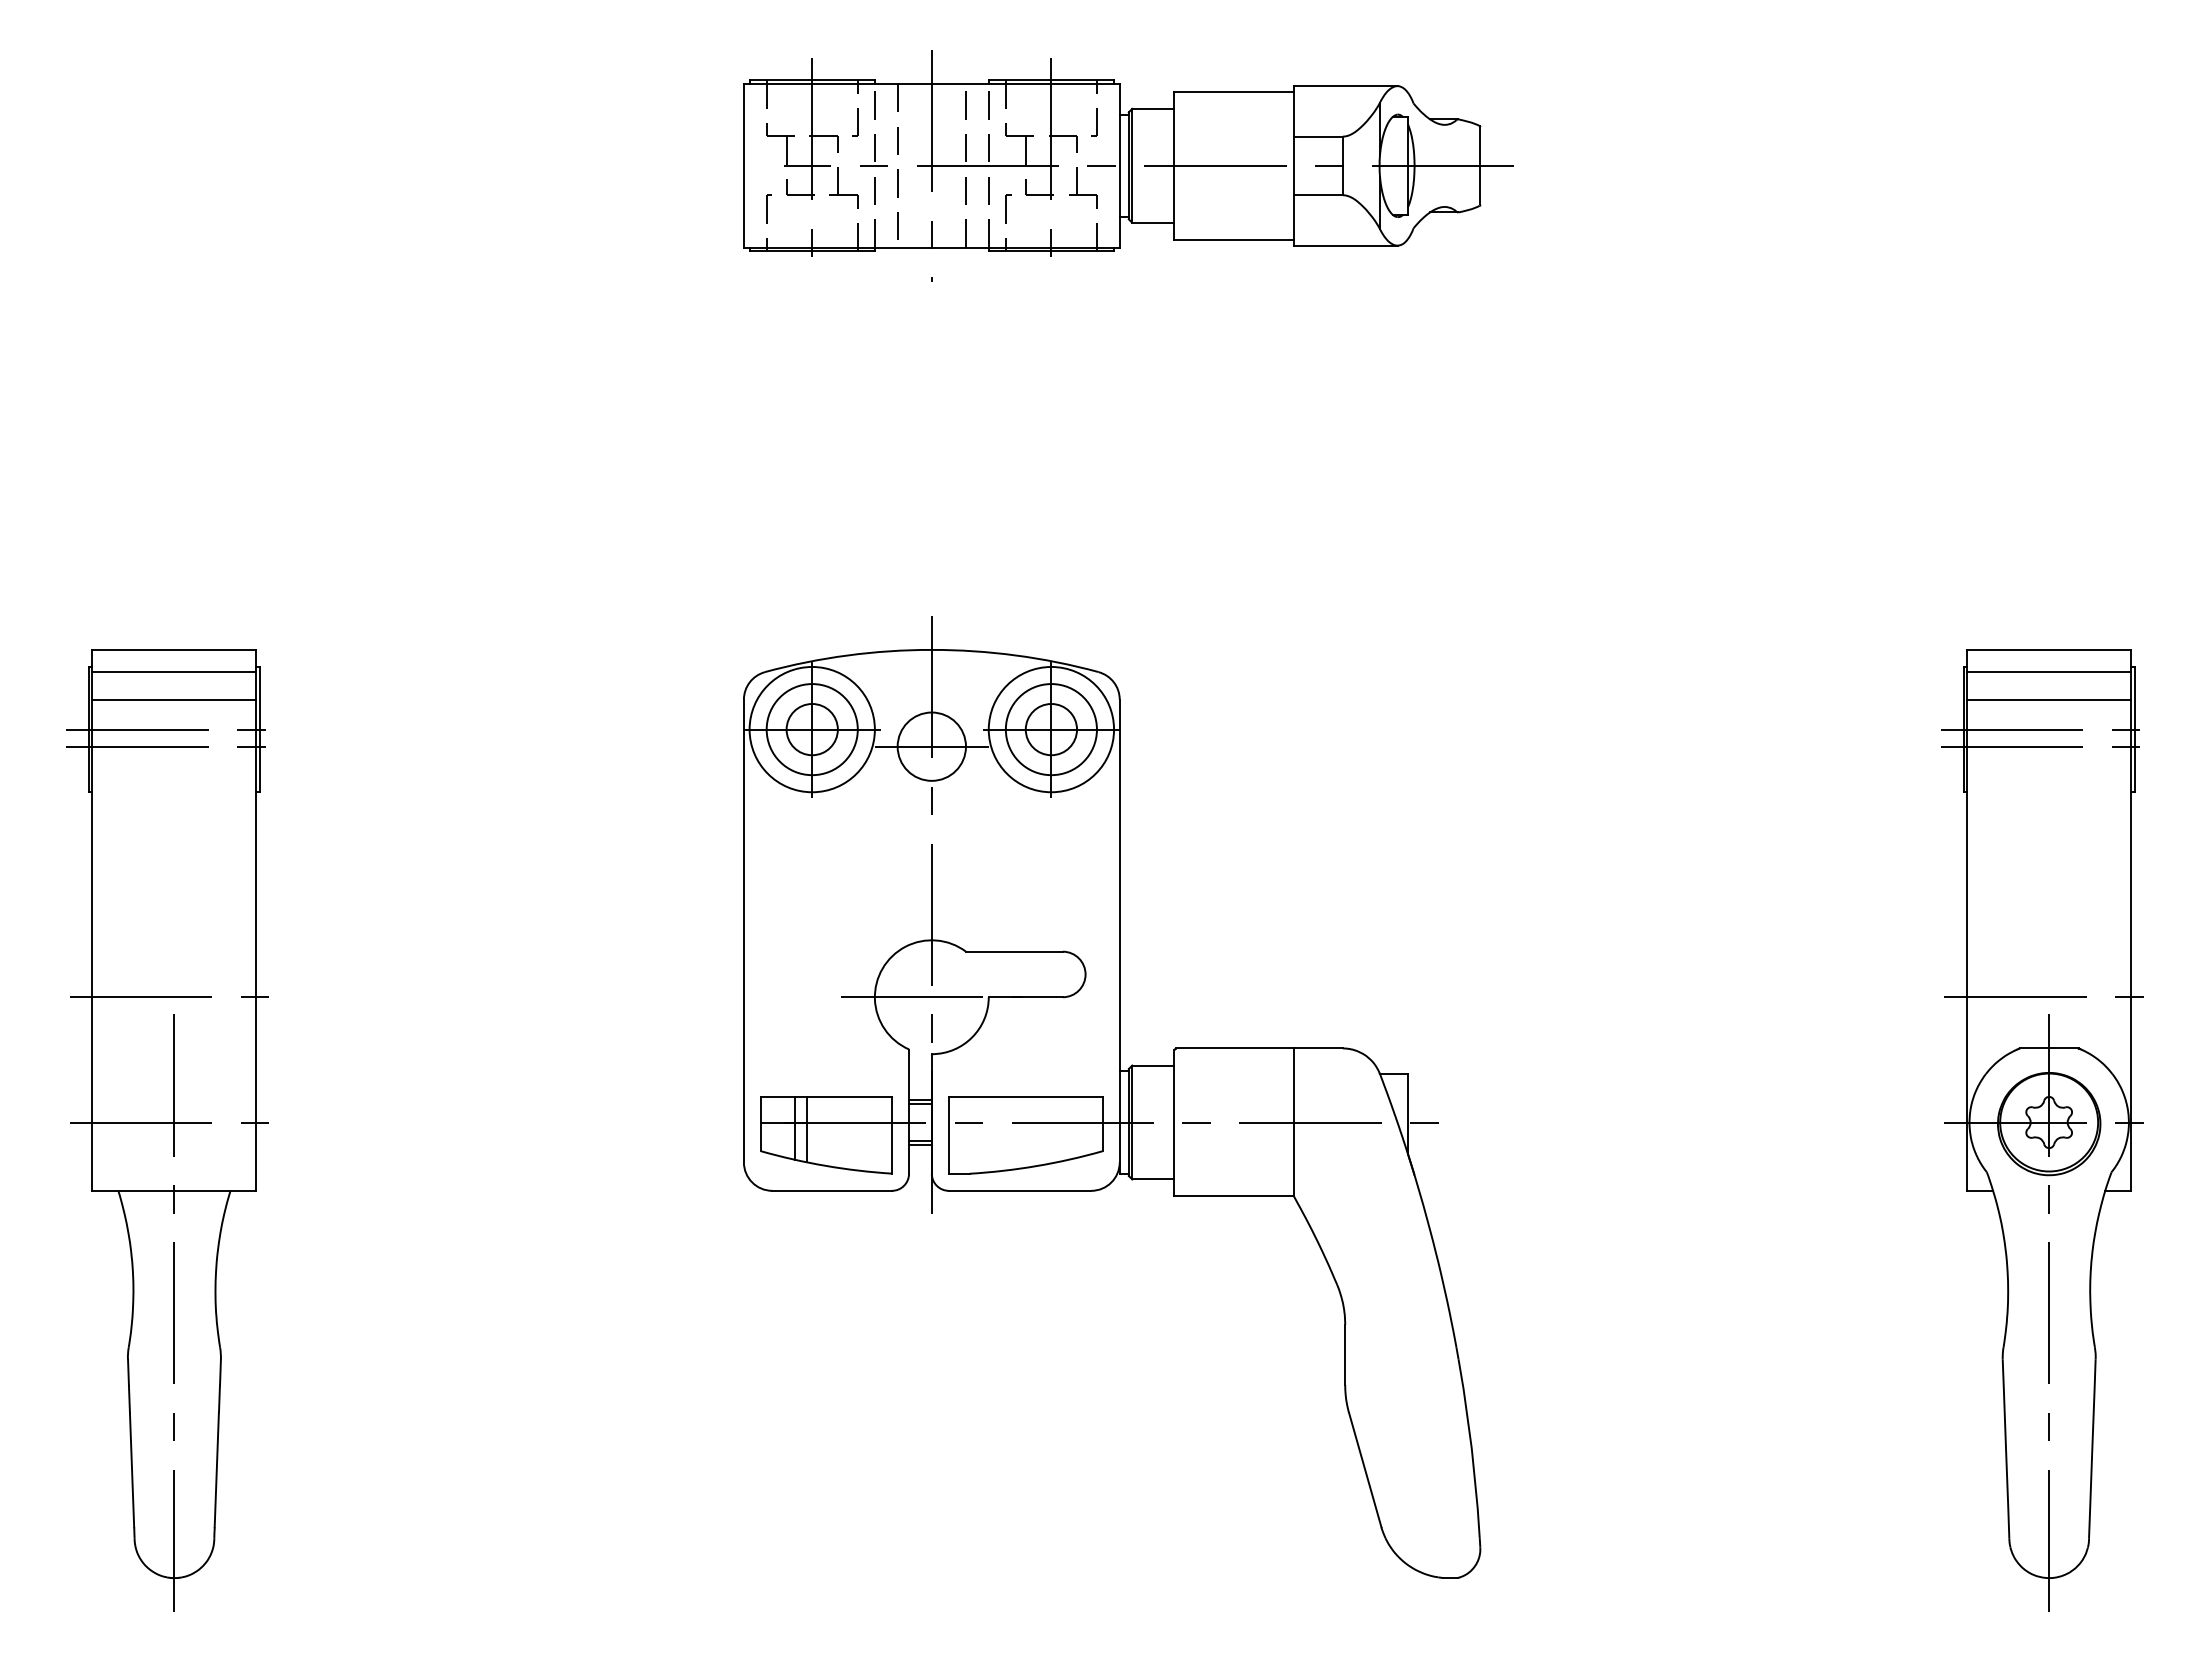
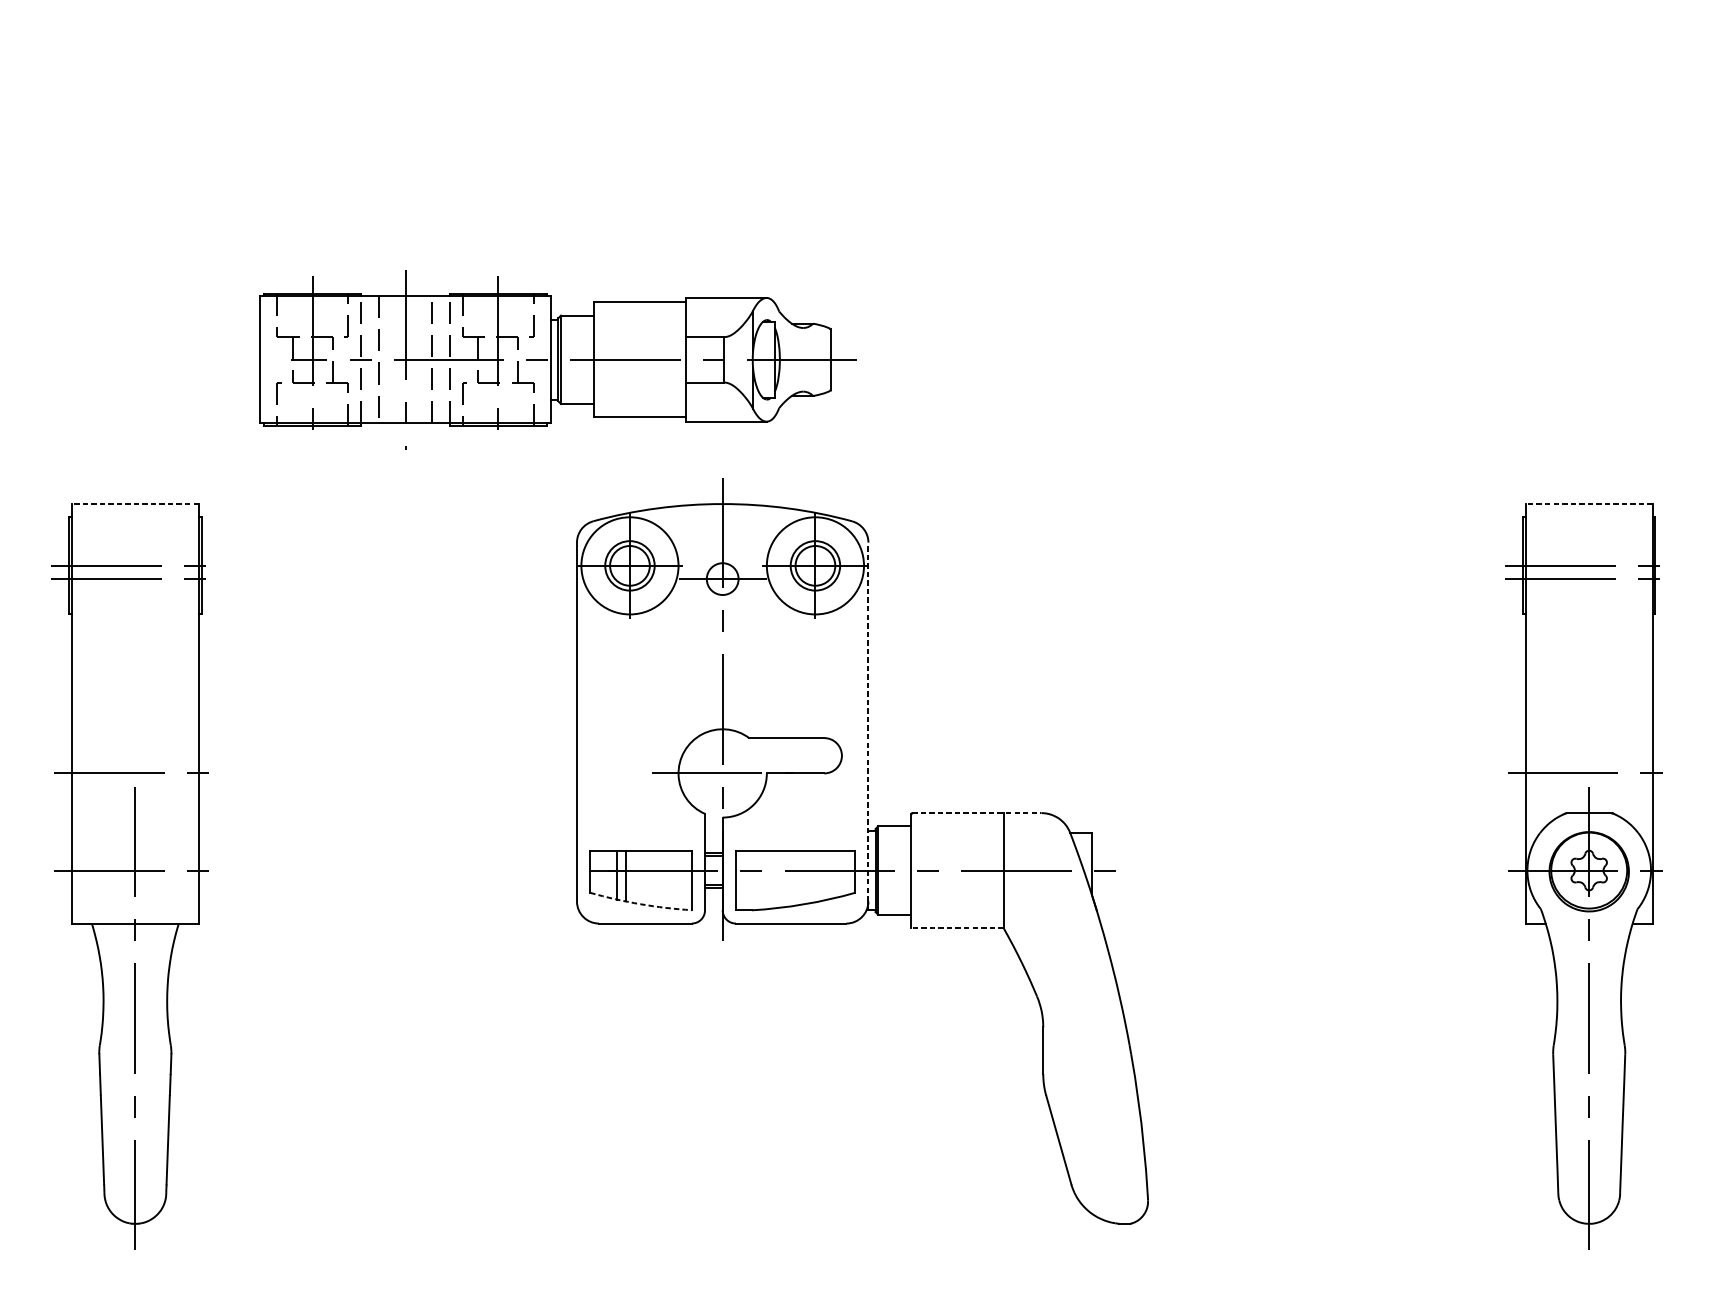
part: (1128, 165) -> (558, 359), moved
line: (174, 649) -> (135, 503), solid -> dashed
line: (2049, 649) -> (1589, 503), solid -> dashed
line: (174, 672) -> (135, 521), removed
line: (2049, 672) -> (1589, 521), removed
line: (174, 699) -> (135, 542), removed
line: (2049, 699) -> (1589, 542), removed
circle: (811, 729) -> (629, 565), size x0.7
circle: (1050, 729) -> (814, 565), size x0.7
circle: (931, 746) -> (722, 578), size x0.6
line: (1119, 930) -> (868, 721), solid -> dashed
line: (1259, 1048) -> (976, 813), solid -> dashed
arc: (825, 1165) -> (640, 903), solid -> dashed
line: (1234, 1196) -> (957, 927), solid -> dashed

